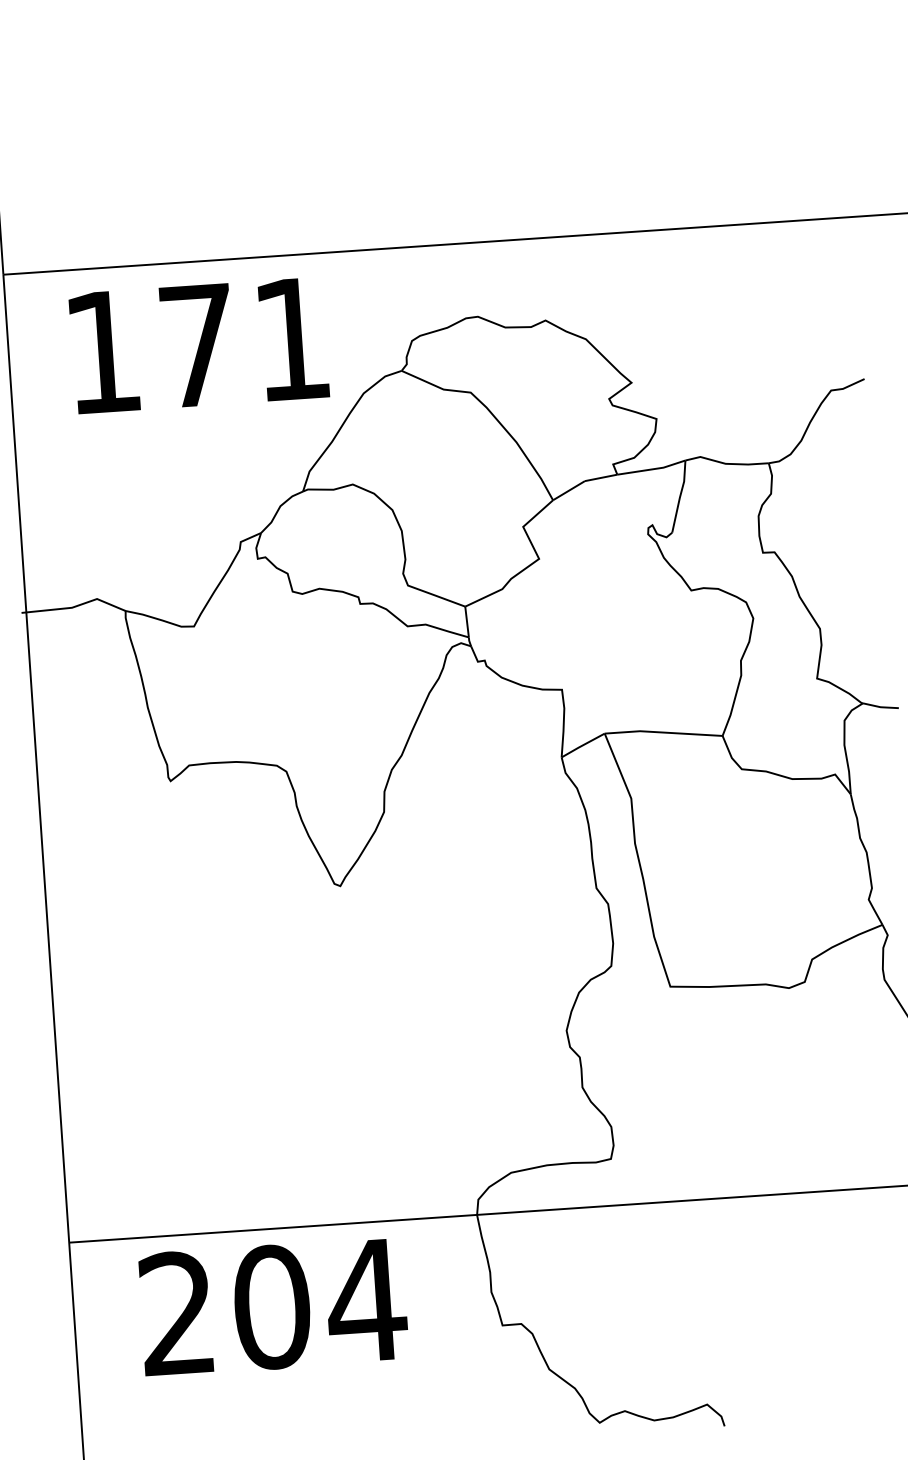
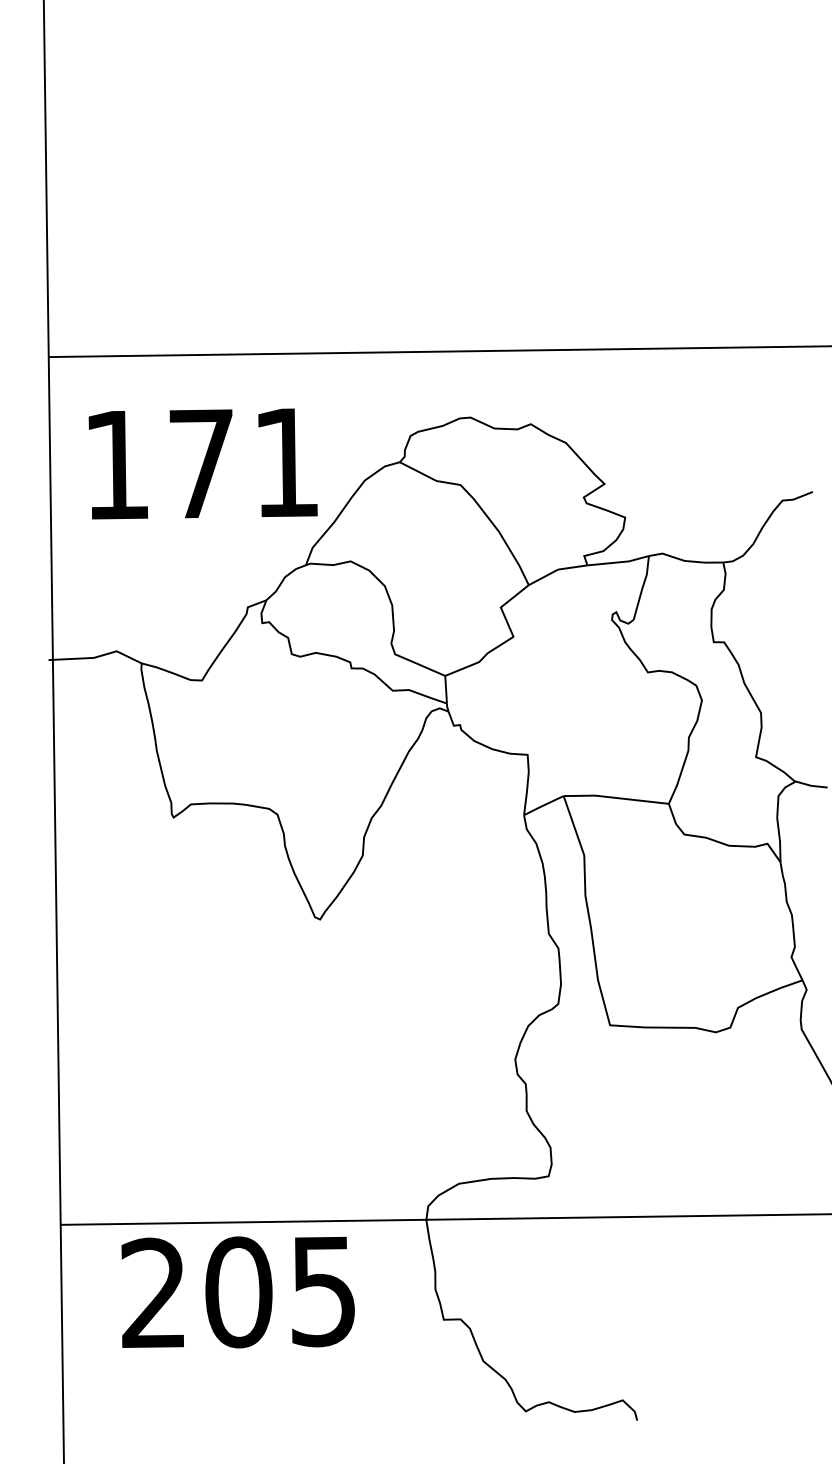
text: (198, 345) -> (202, 463), moved
text: (366, 1301) -> (323, 1291), 204 -> 205

